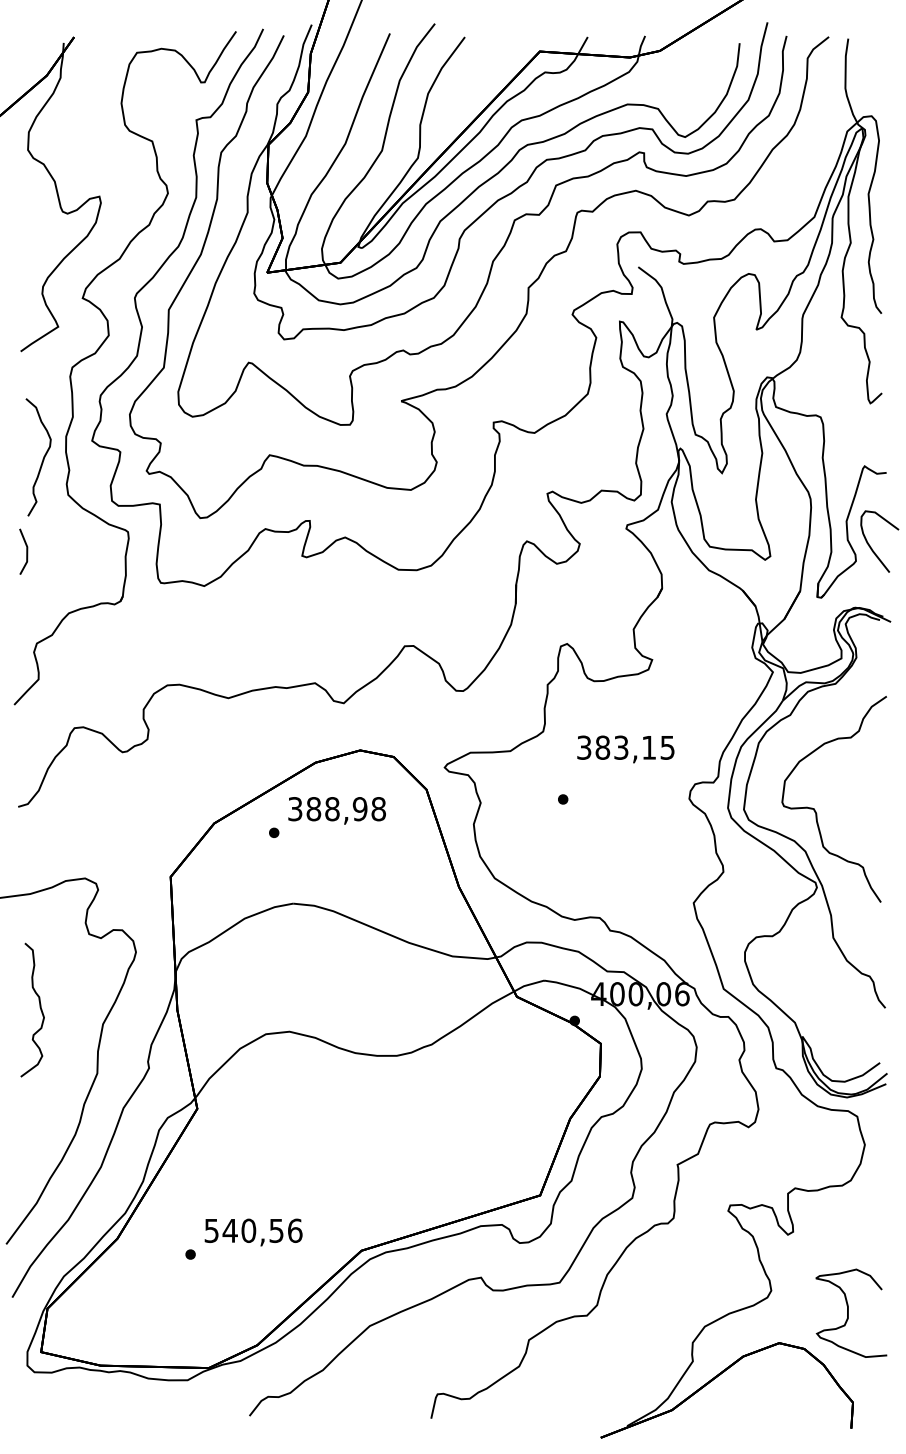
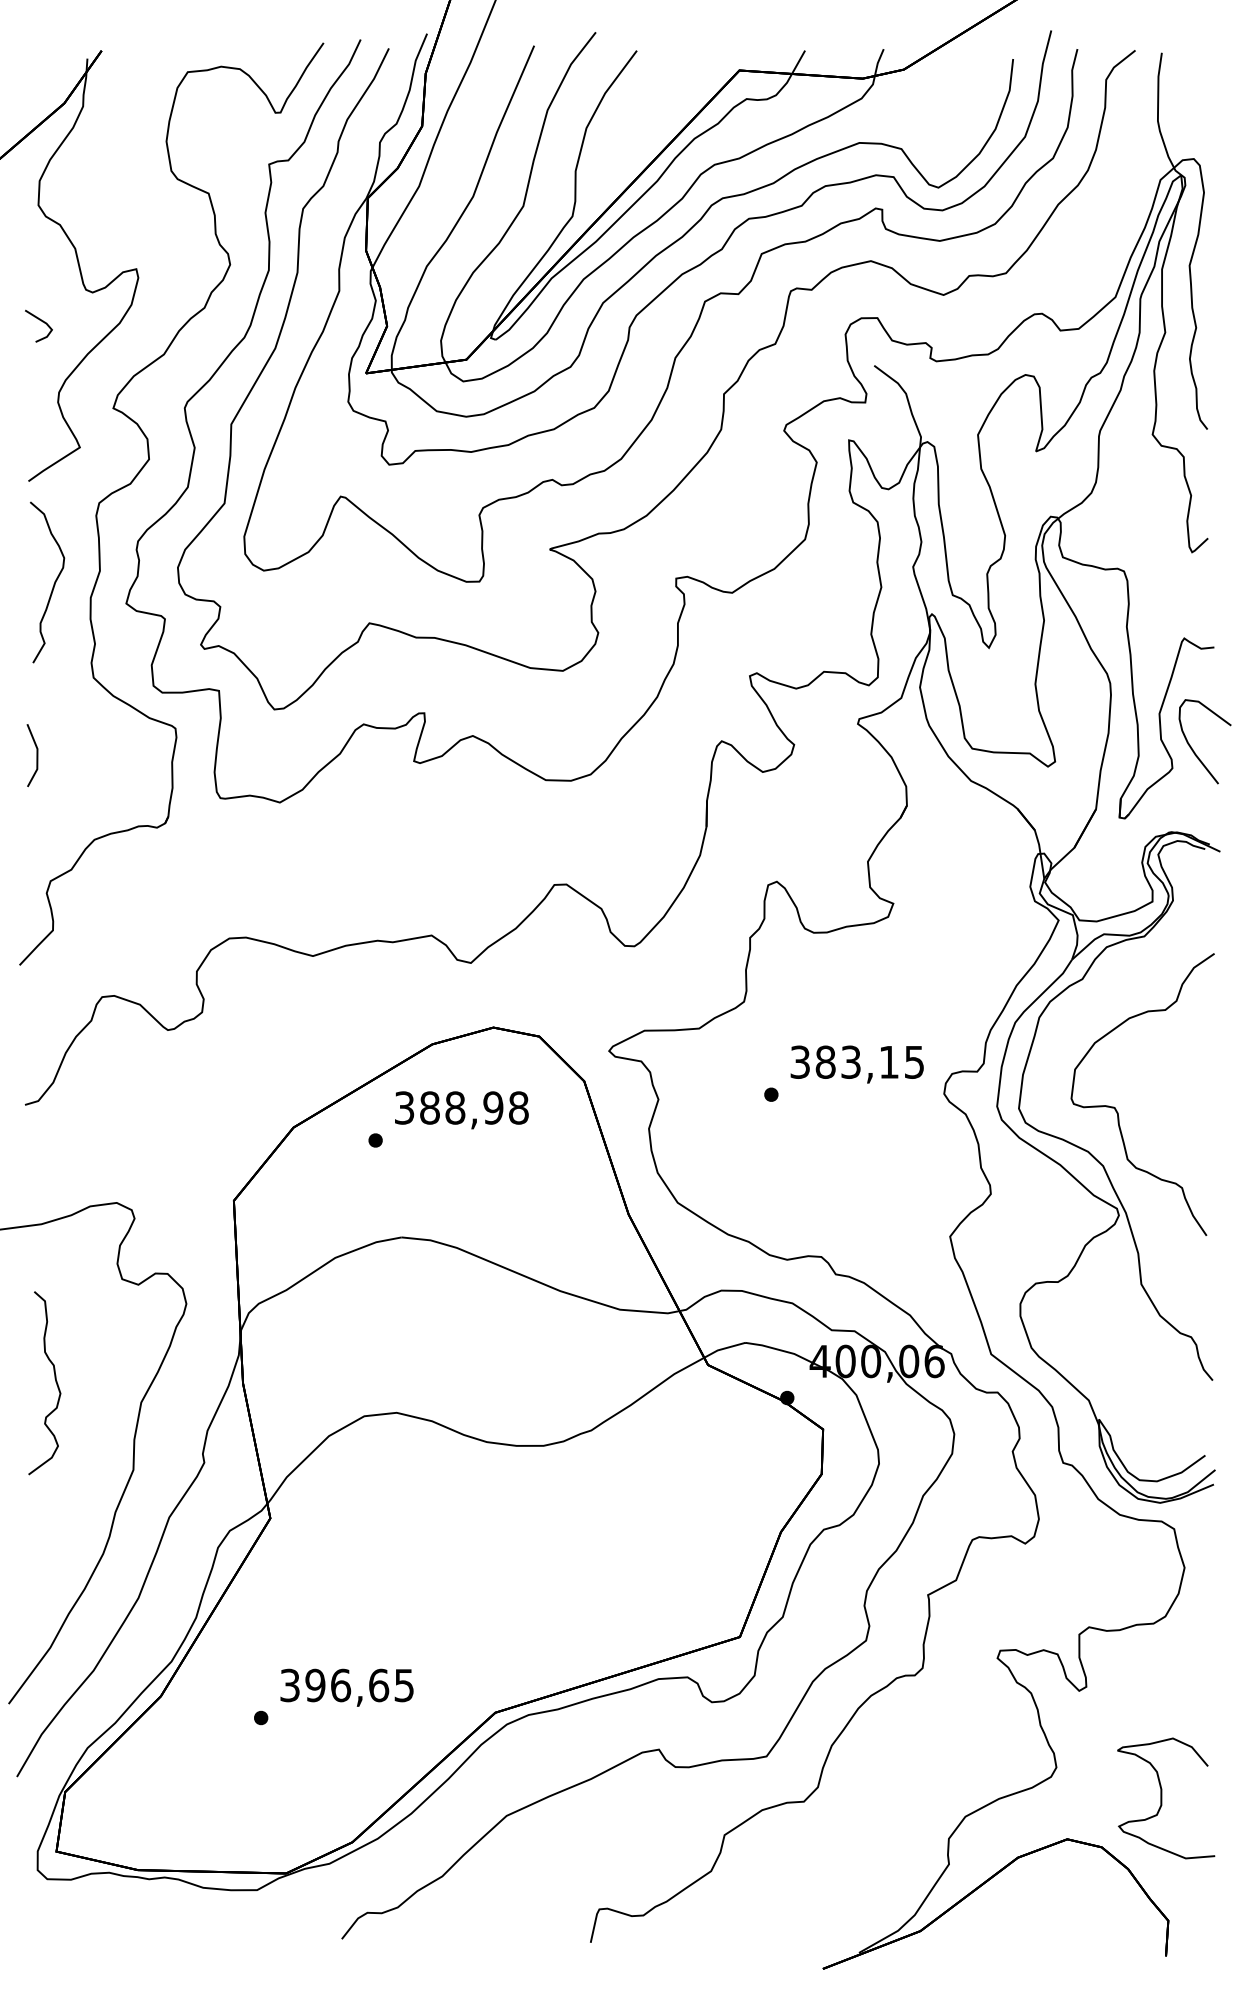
line: (30, 235) -> (41, 322), added
curve: (42, 458) -> (52, 583), moved
text: (625, 749) -> (856, 1064), moved
text: (253, 1230) -> (347, 1685), 540,56 -> 396,65

